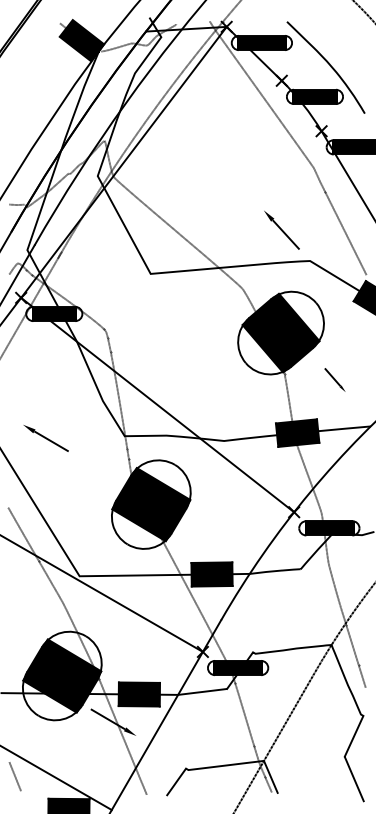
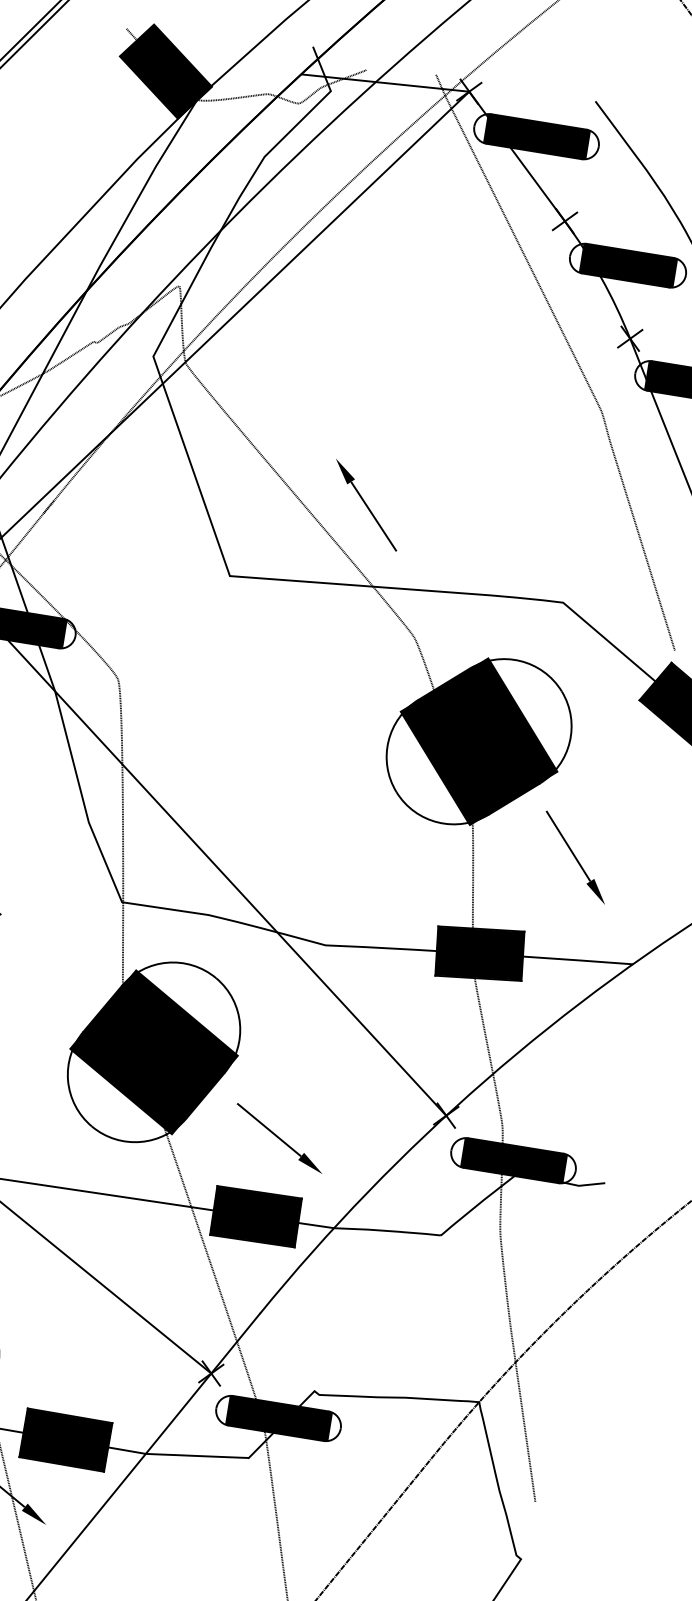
part: (281, 229) -> (366, 504), moved
part: (334, 379) -> (573, 855), size x1.67
part: (216, 534) -> (278, 1135), added

